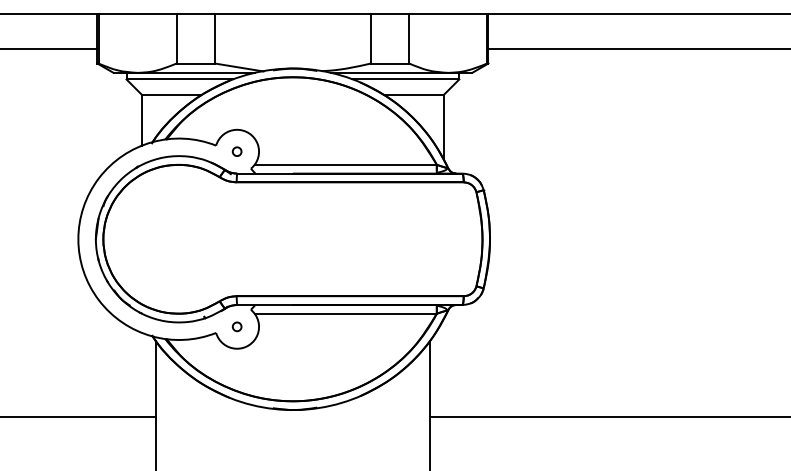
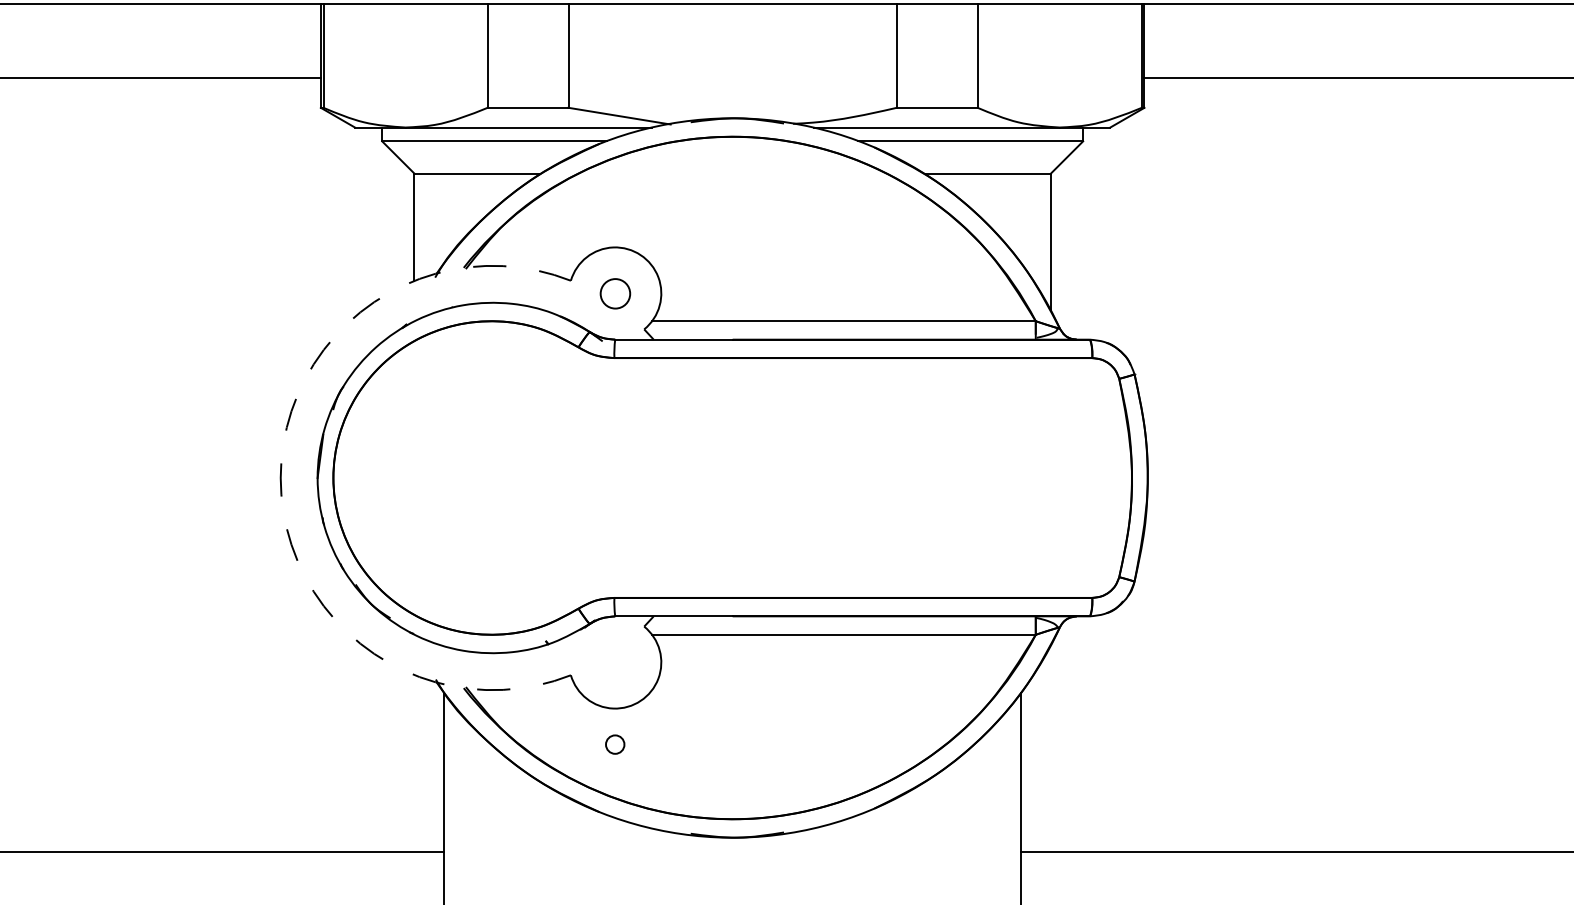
circle: (236, 151) -> (613, 293), size x1.6
arc: (78, 239) -> (281, 478), solid -> dashed
circle: (236, 326) -> (613, 743), moved

